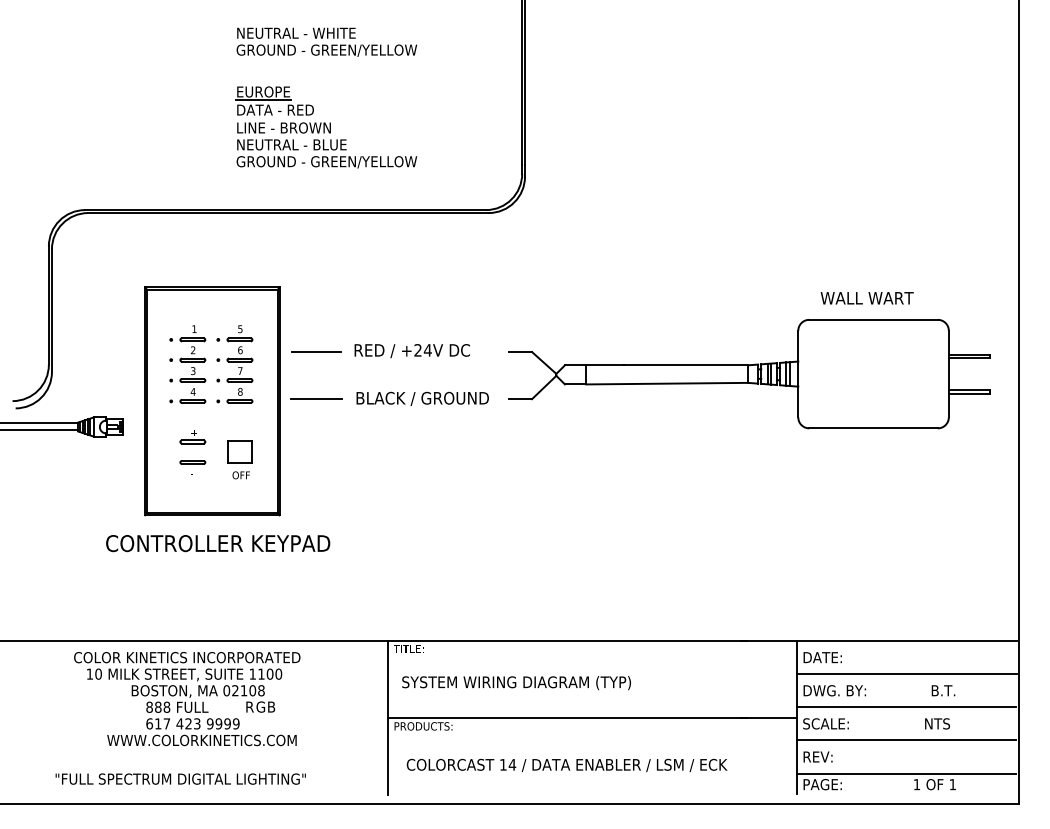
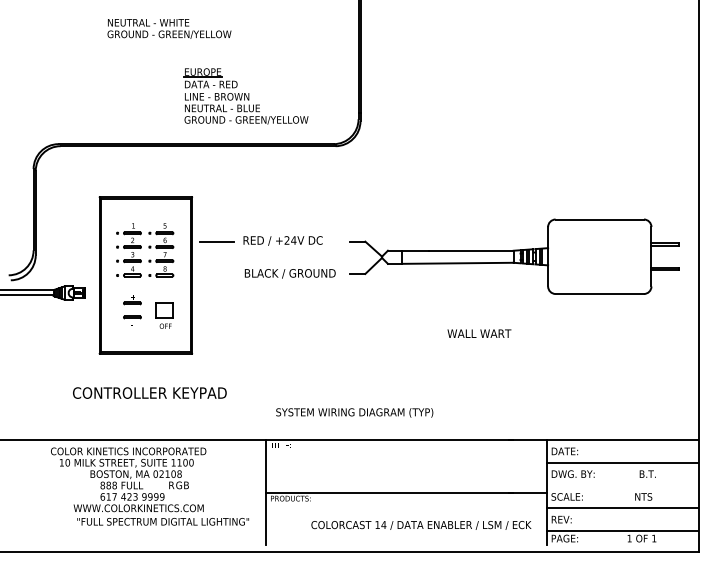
text: (326, 41) -> (169, 28), moved
part: (325, 127) -> (245, 96), moved
text: (867, 297) -> (479, 333), moved
line: (316, 398) -> (217, 273), removed
text: (217, 542) -> (149, 392), moved
text: (516, 682) -> (354, 412), moved
line: (906, 707) -> (622, 485), removed
text: (567, 765) -> (421, 525), moved
text: (179, 778) -> (162, 521), moved

